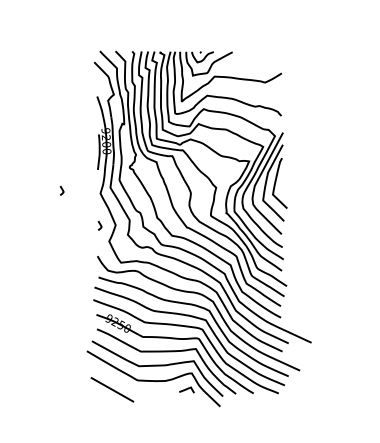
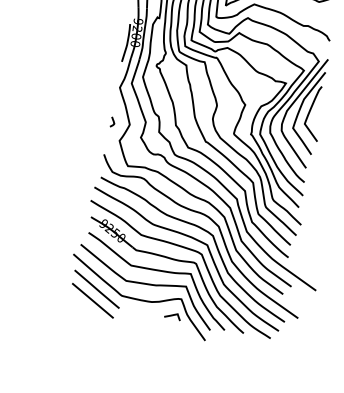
curve: (61, 190) -> (78, 76), removed
line: (113, 378) -> (96, 288), added

